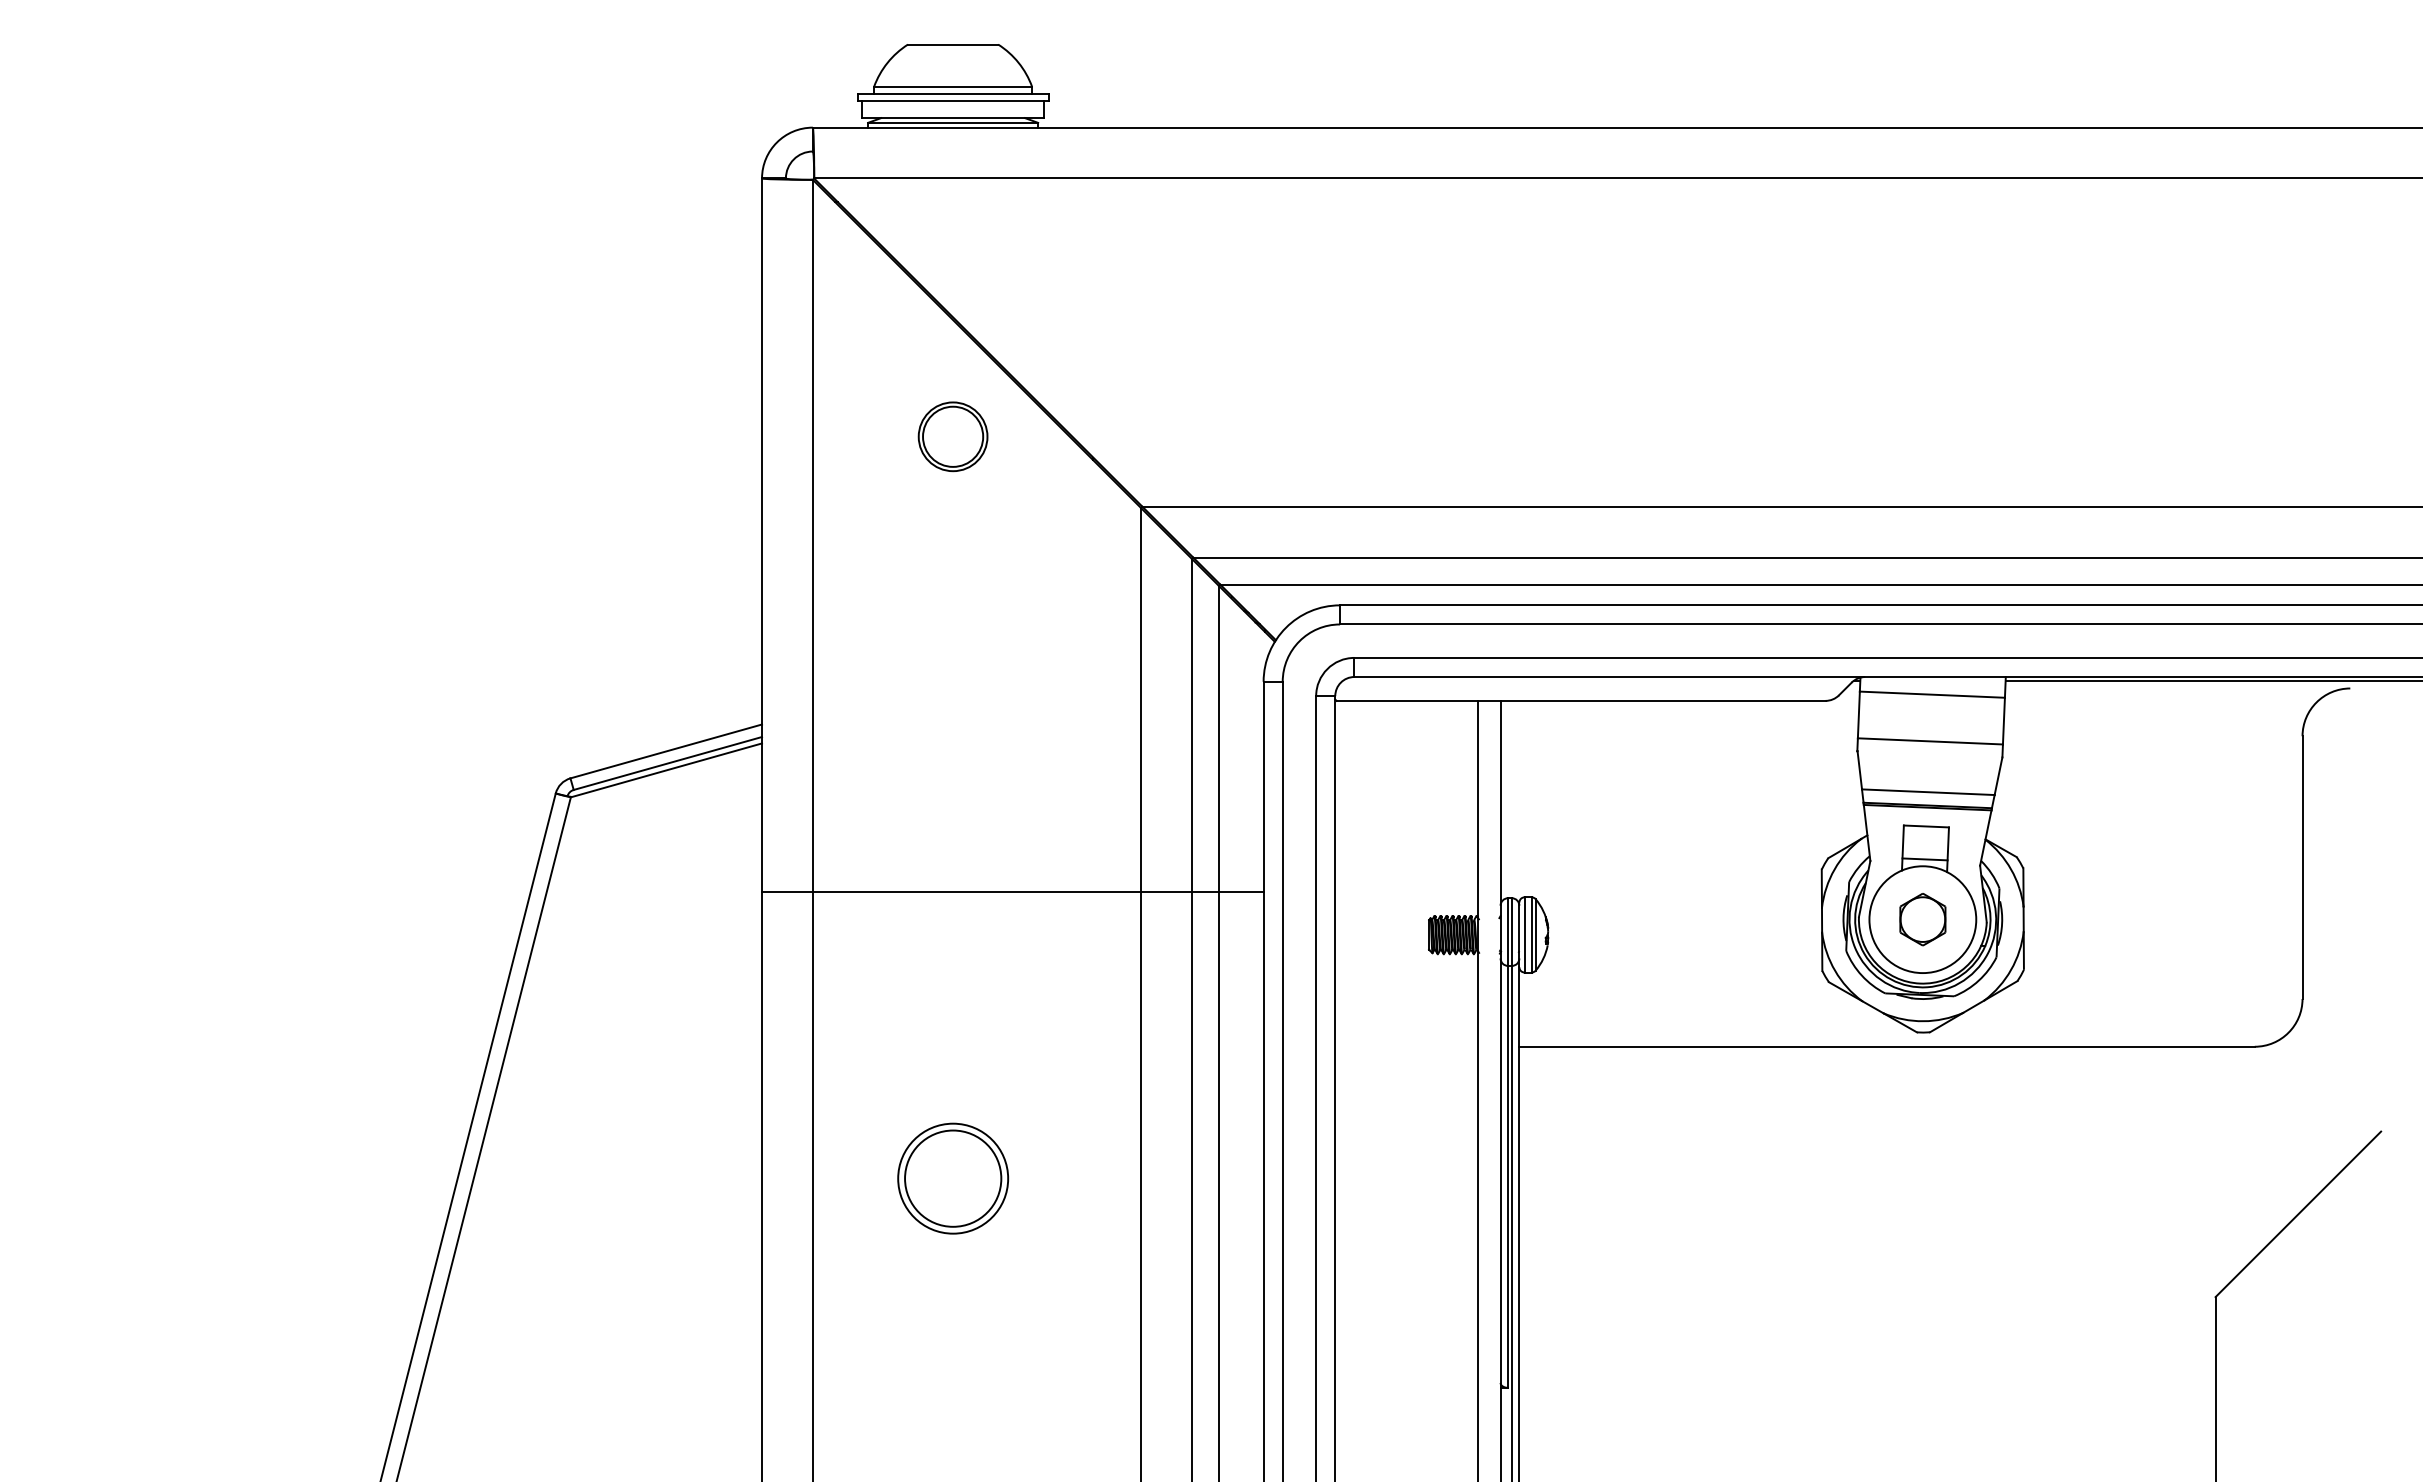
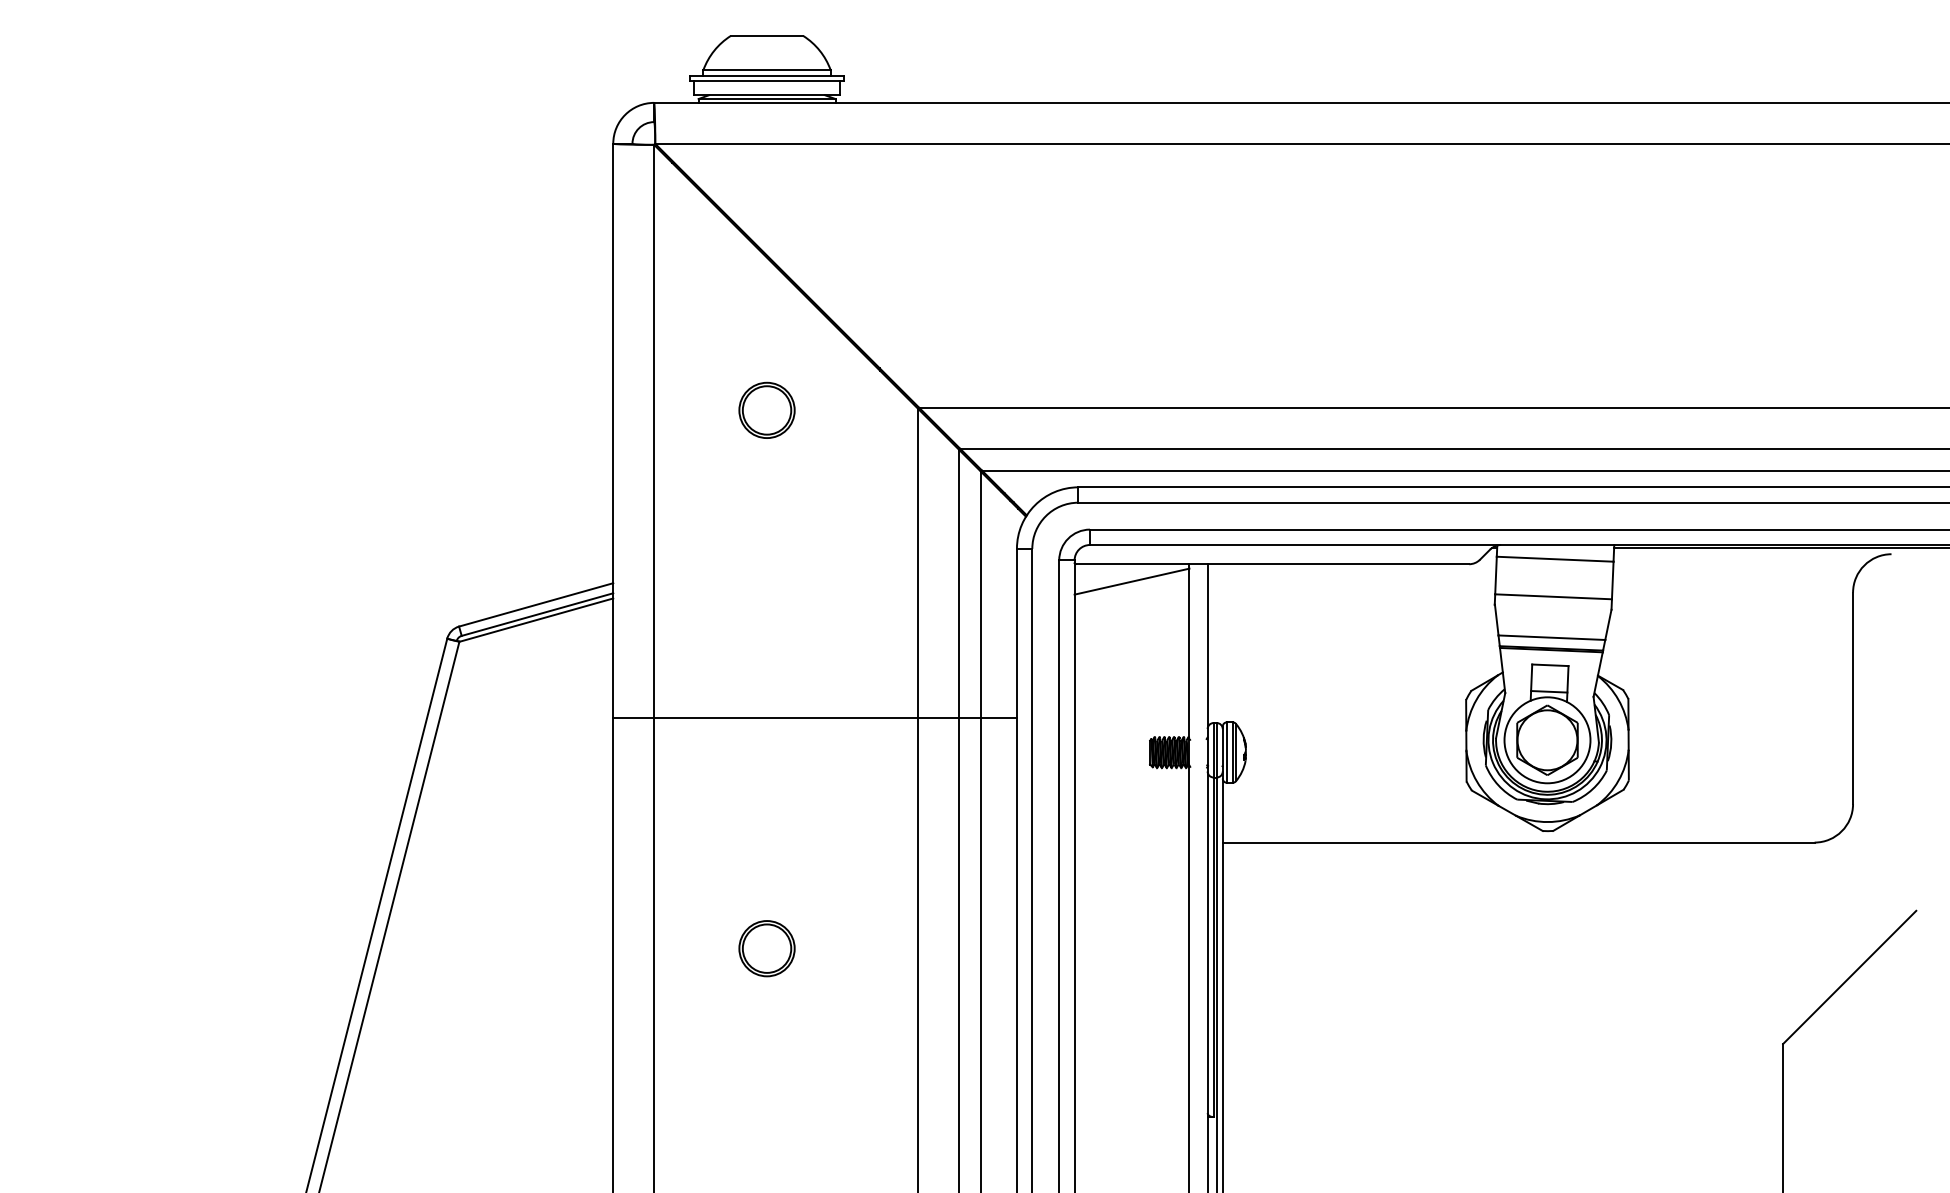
part: (952, 436) -> (766, 410), moved
line: (1406, 722) -> (1131, 581), added
part: (1922, 919) -> (1547, 740), size x1.67
part: (952, 1178) -> (766, 948), size x0.62

